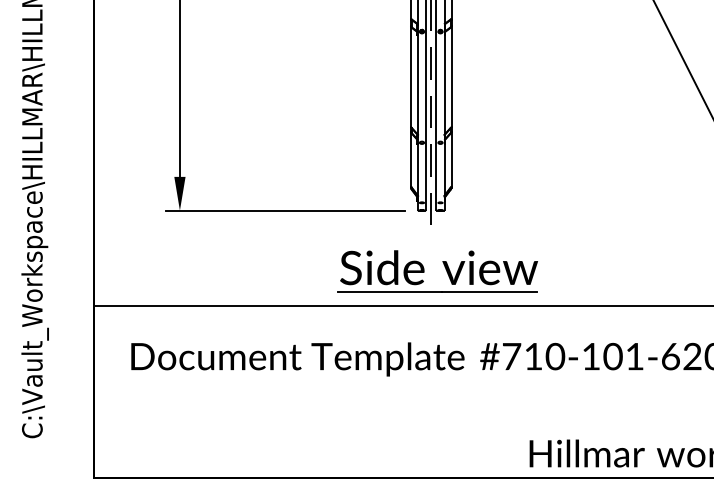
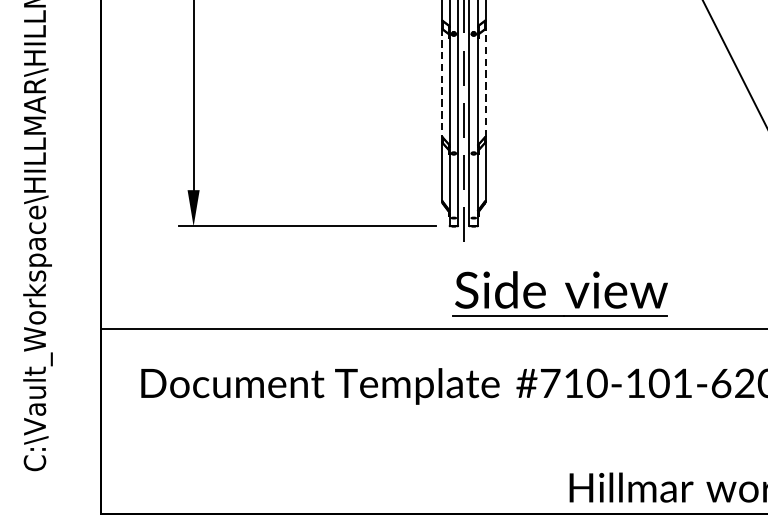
line: (410, 76) -> (441, 82), solid -> dashed
line: (451, 76) -> (485, 82), solid -> dashed
part: (444, 267) -> (567, 289), moved

